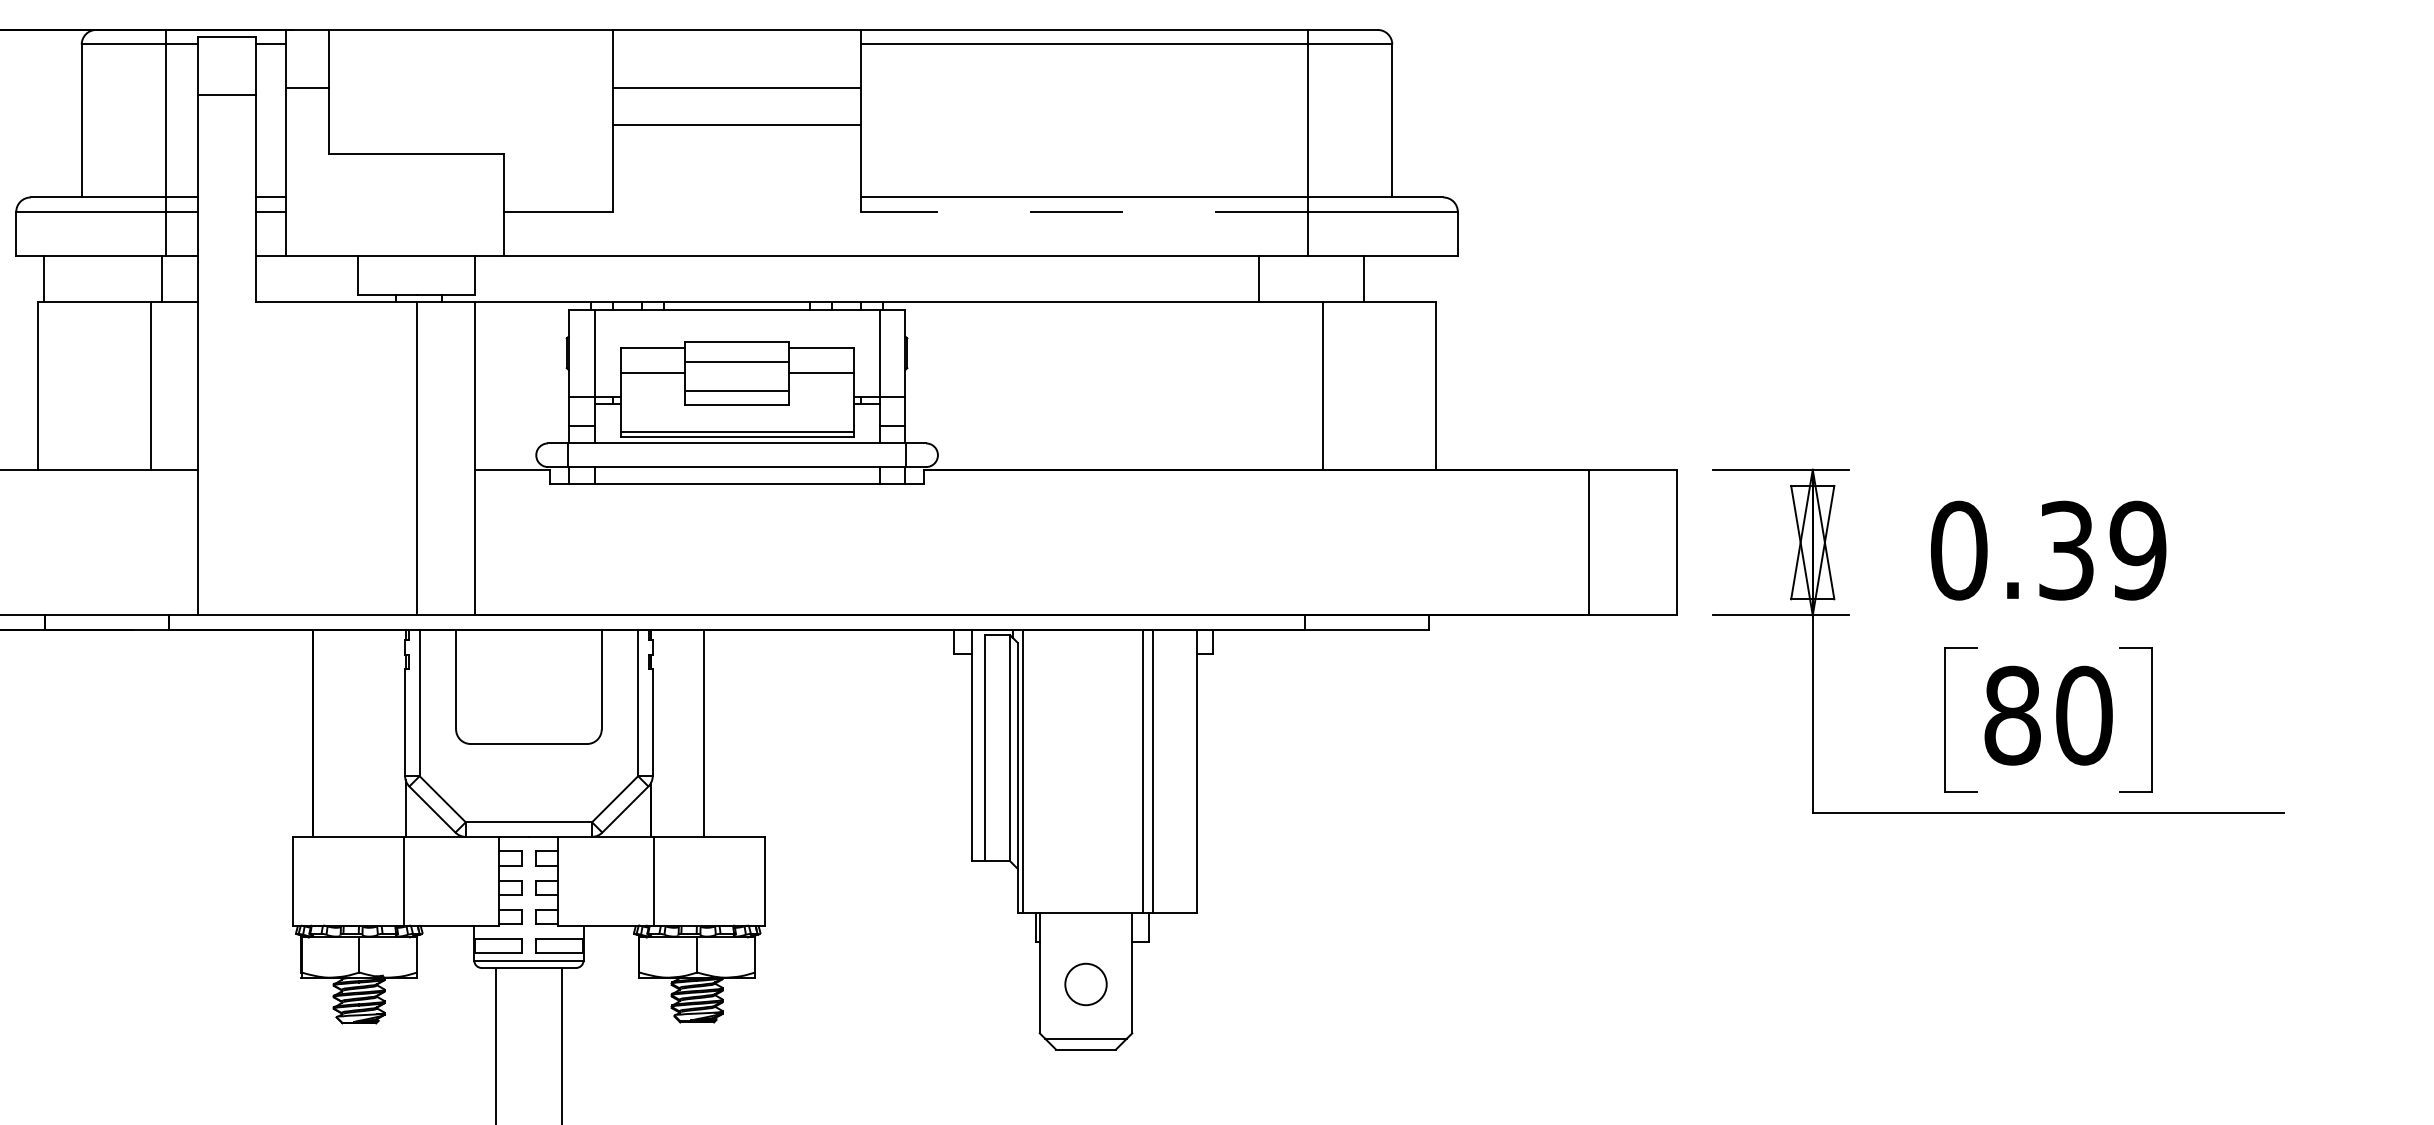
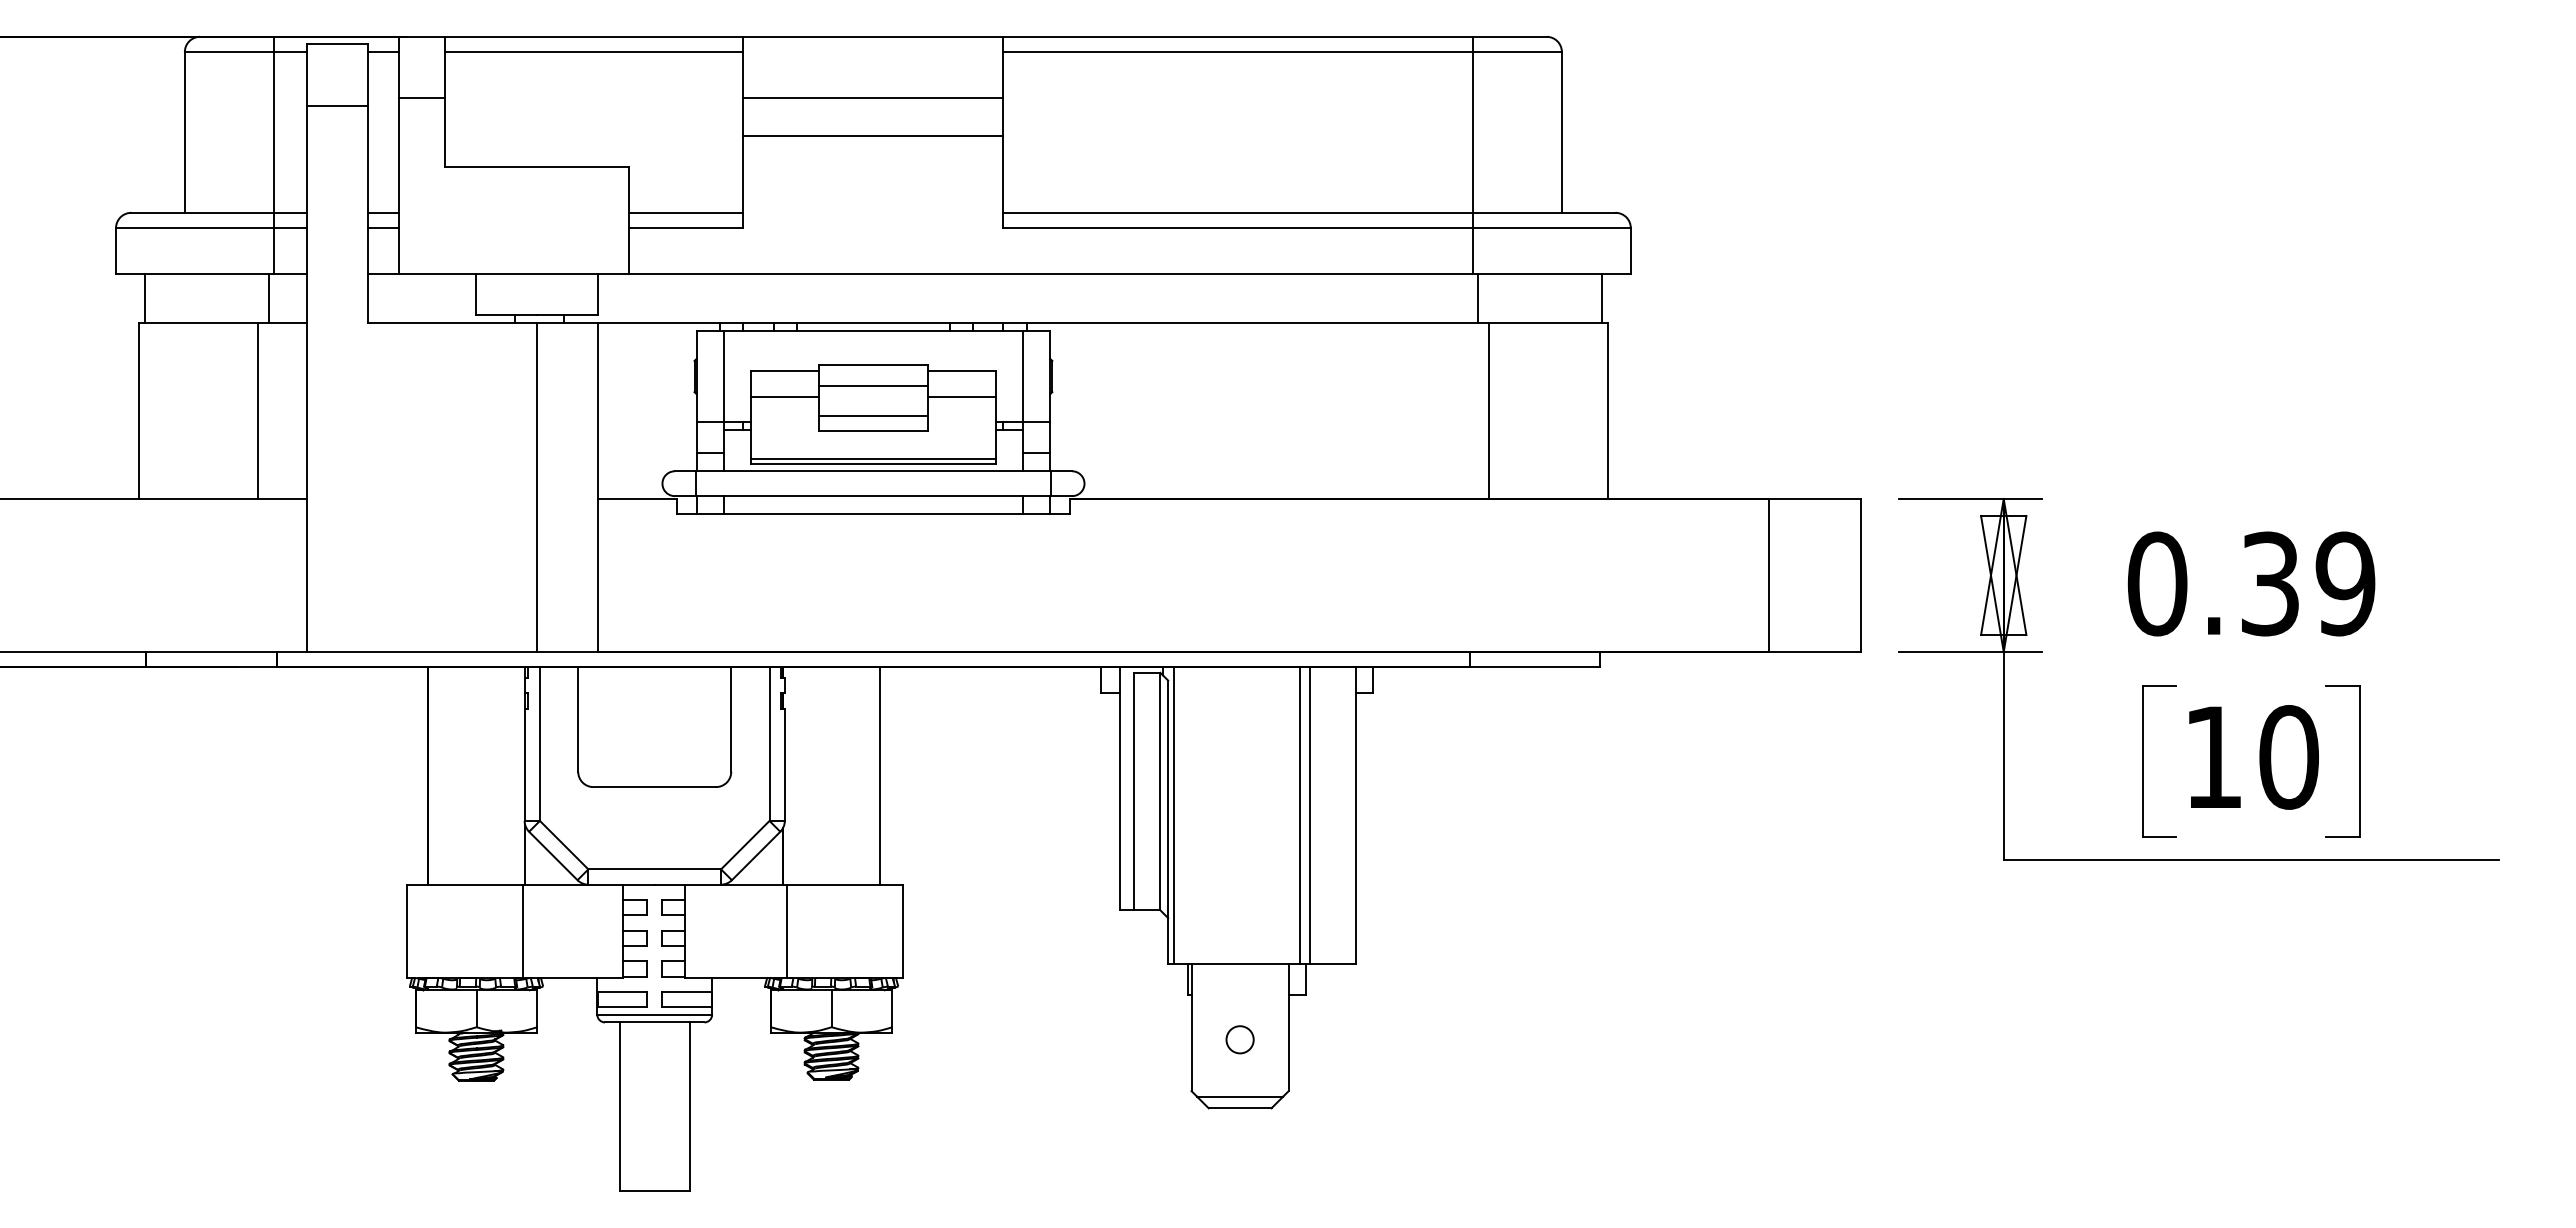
line: (470, 44) -> (593, 52), added
line: (558, 197) -> (685, 212), added
line: (1084, 212) -> (1238, 228), dashed -> solid
line: (1258, 278) -> (1477, 297), moved
line: (1364, 278) -> (1602, 297), moved
text: (2012, 715) -> (2213, 757), 80 -> 10
line: (704, 732) -> (880, 775), moved
circle: (1085, 984) -> (1239, 1039), size x0.62

